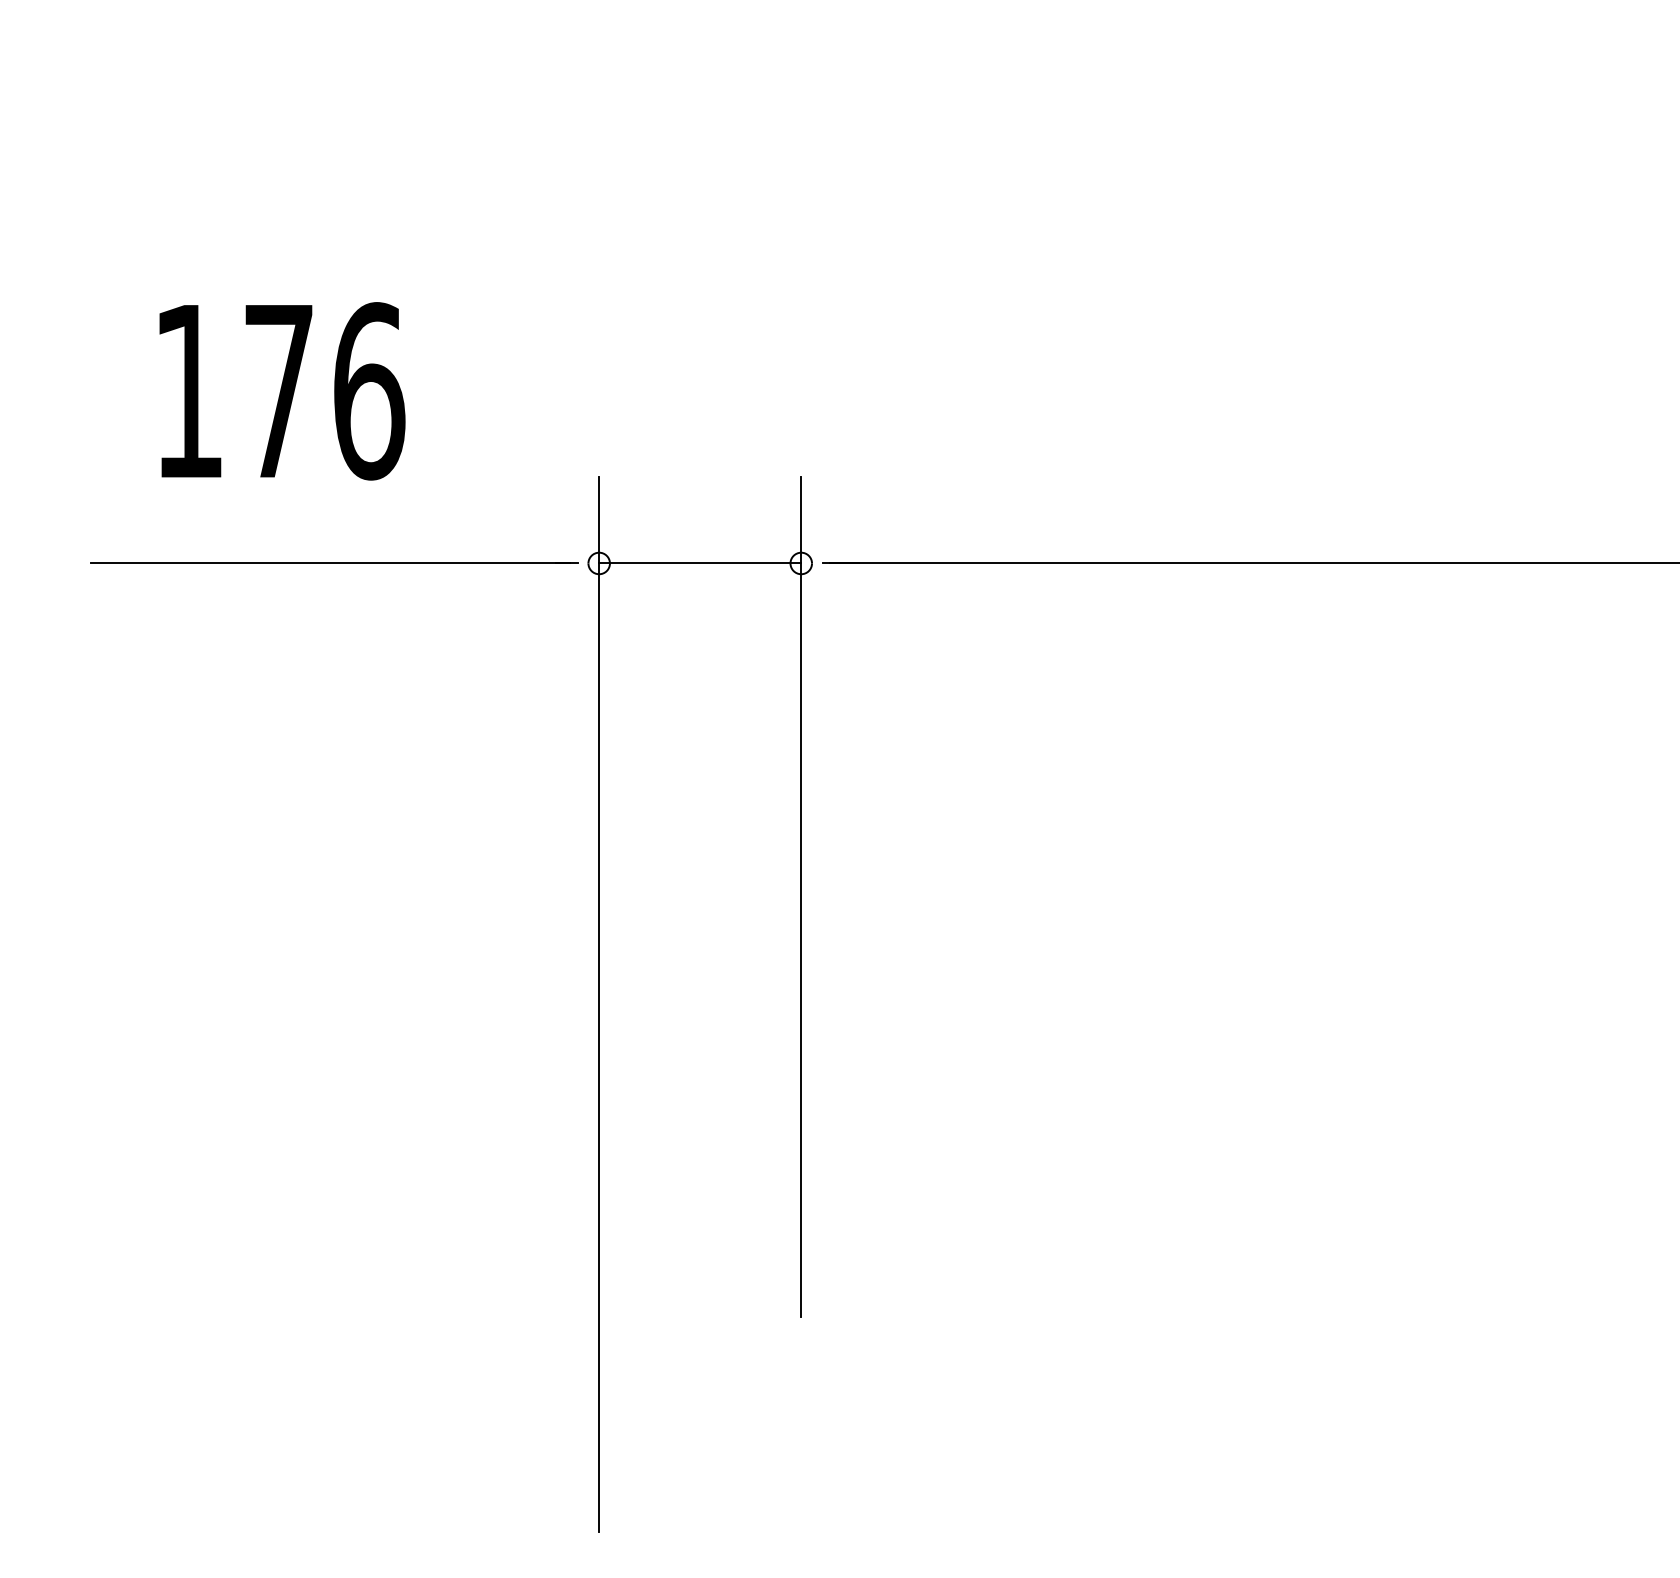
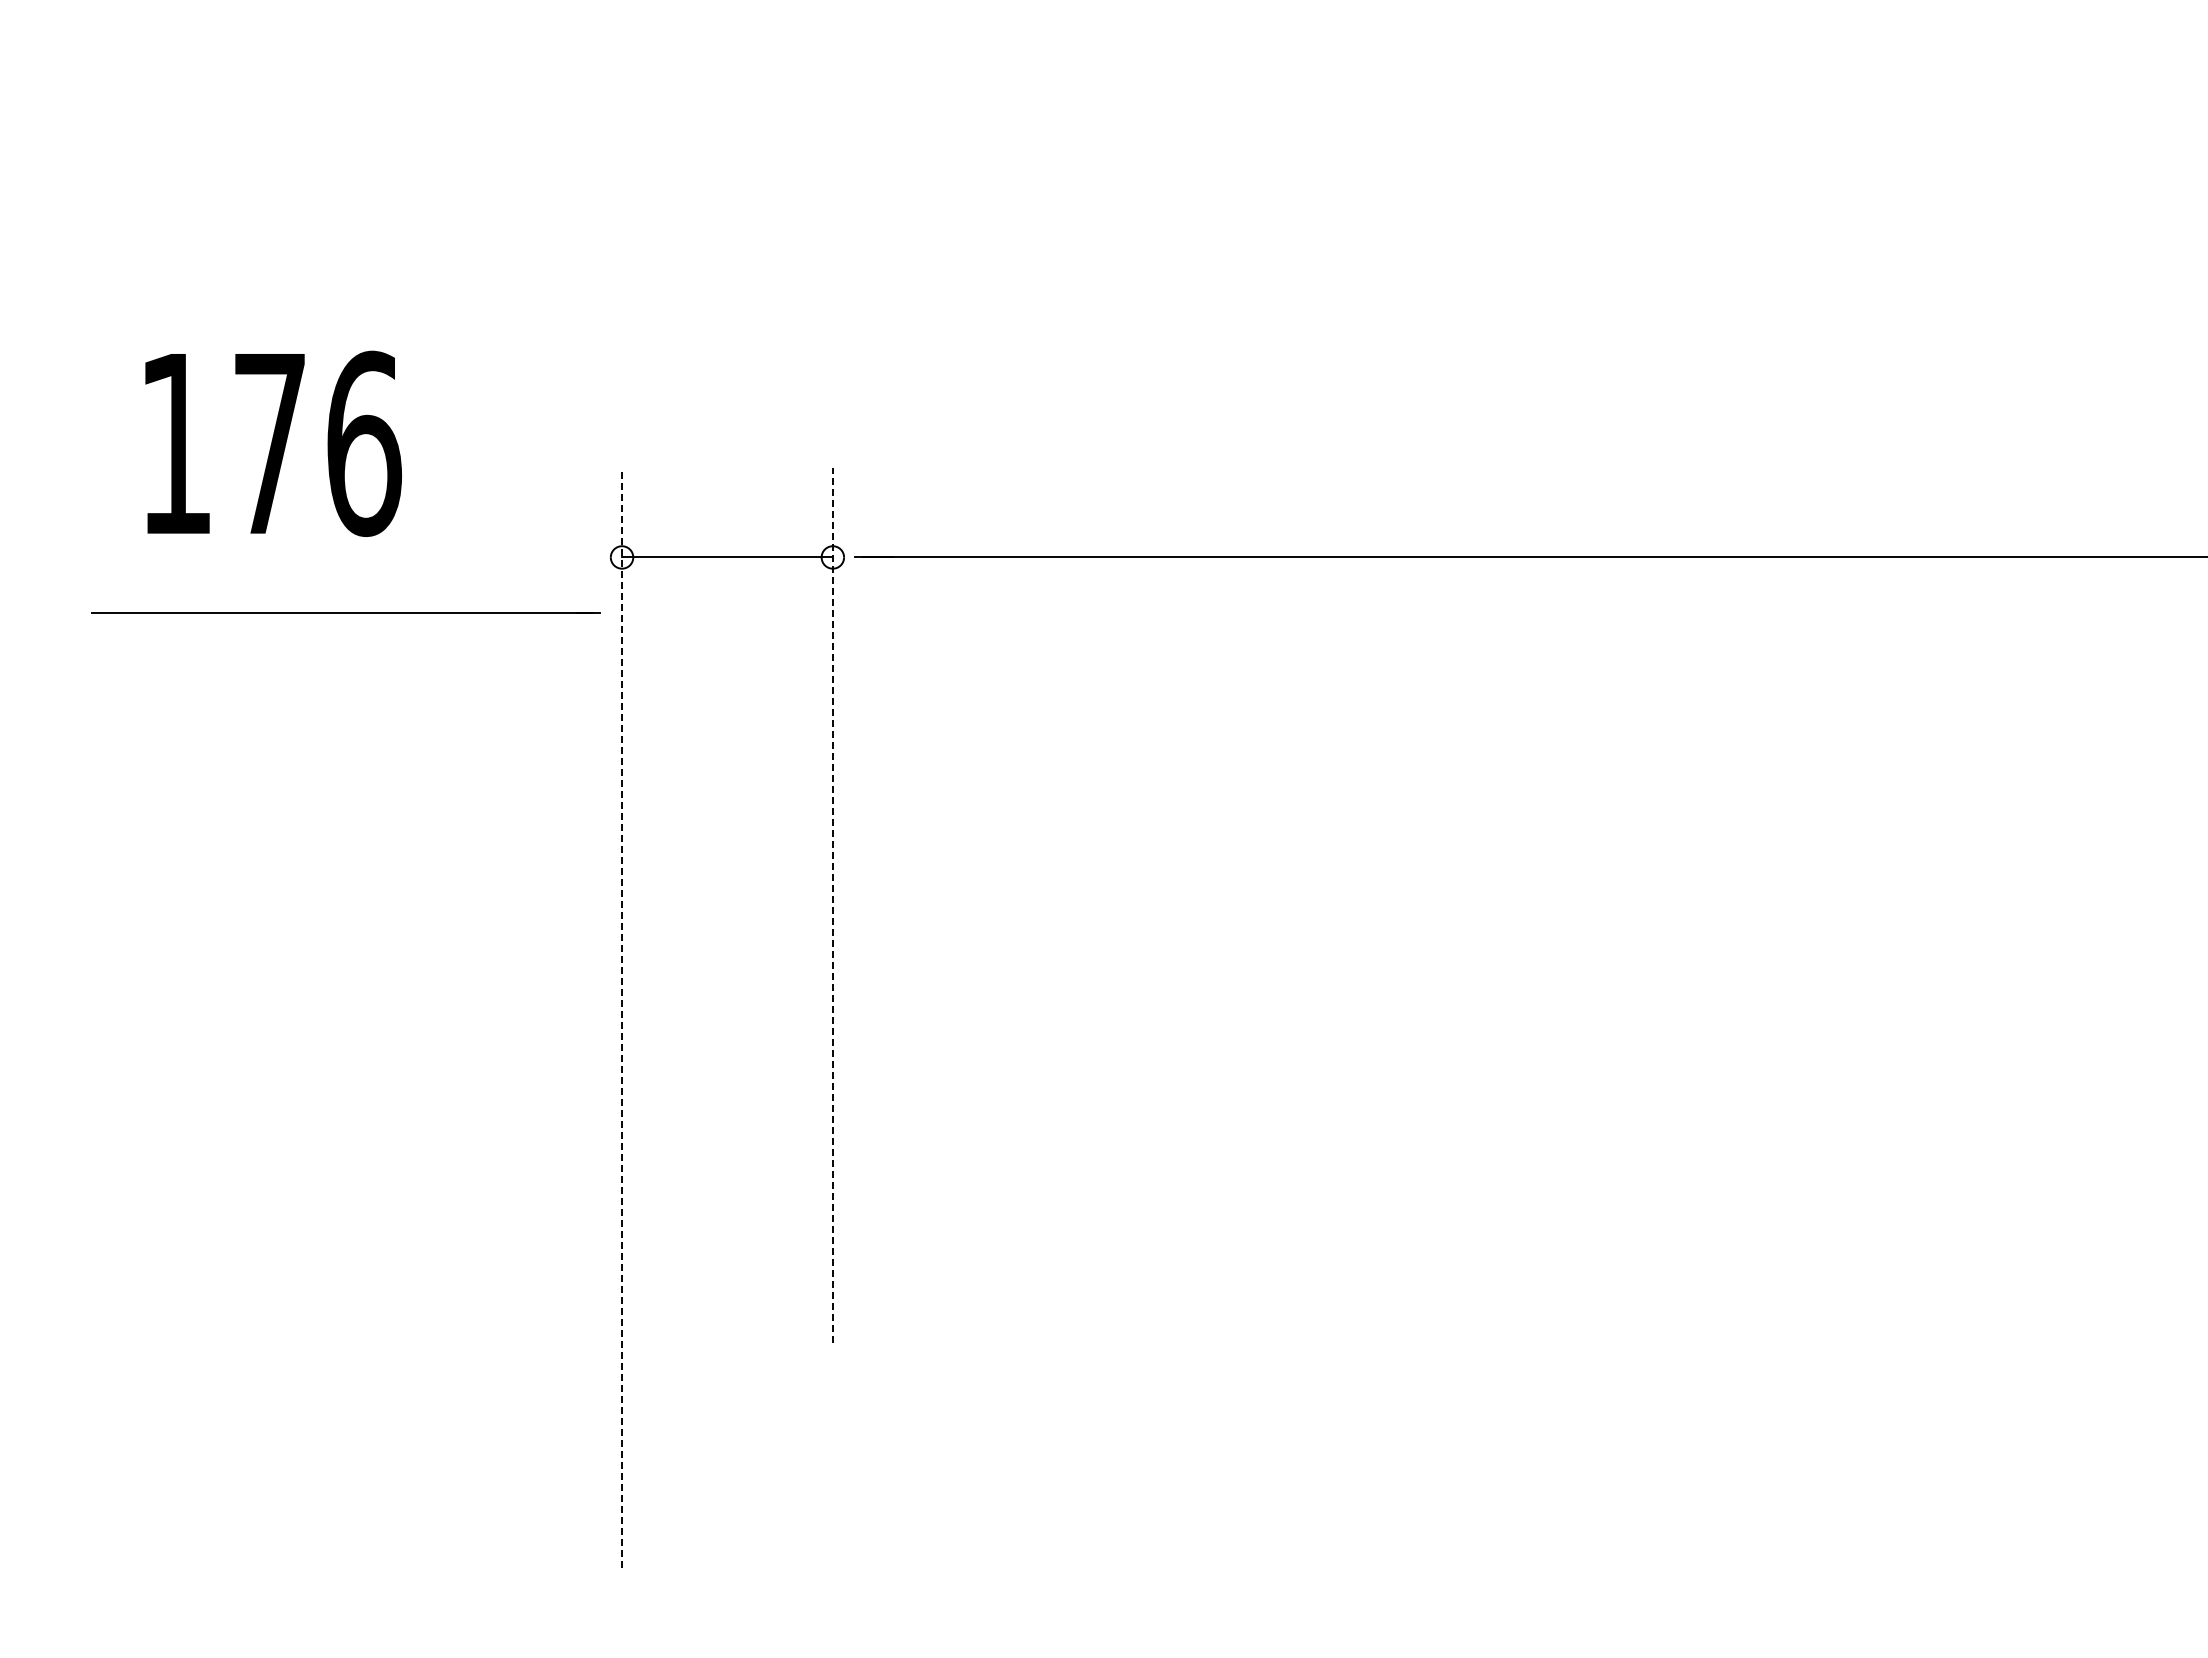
text: (282, 390) -> (273, 443), moved
line: (334, 562) -> (345, 612), moved
line: (800, 897) -> (832, 905), solid -> dashed
line: (599, 1004) -> (622, 1017), solid -> dashed

